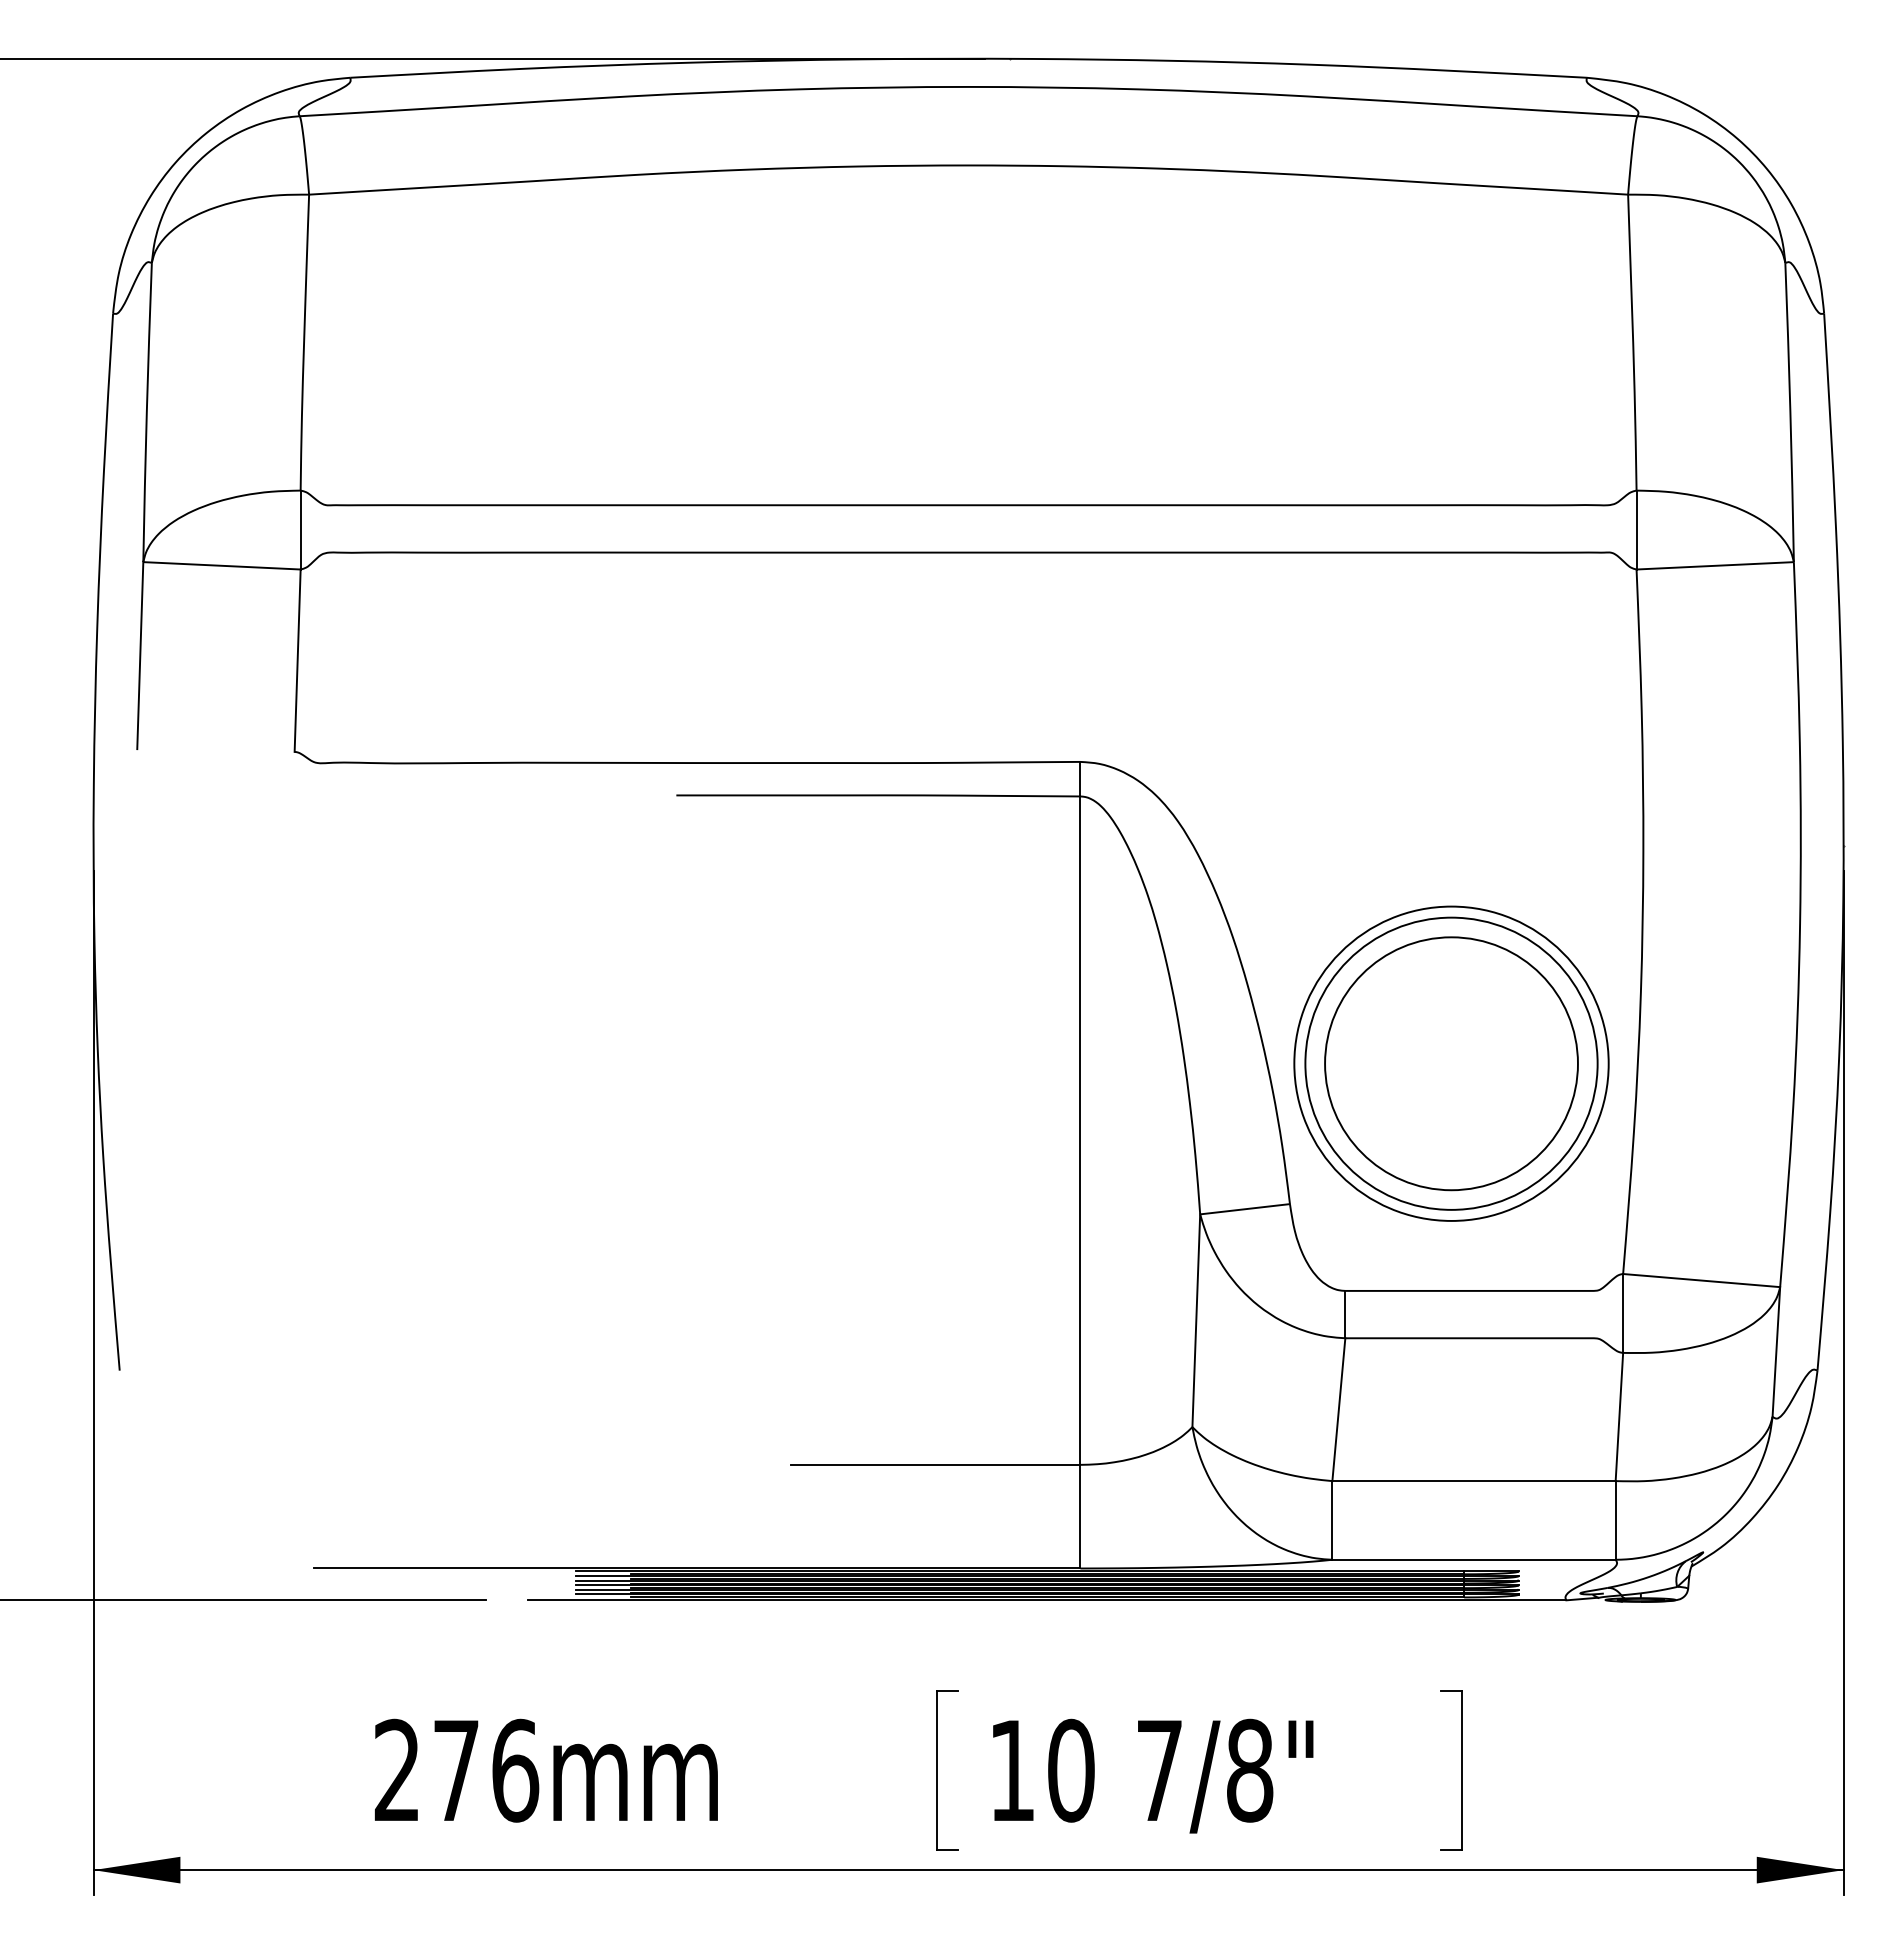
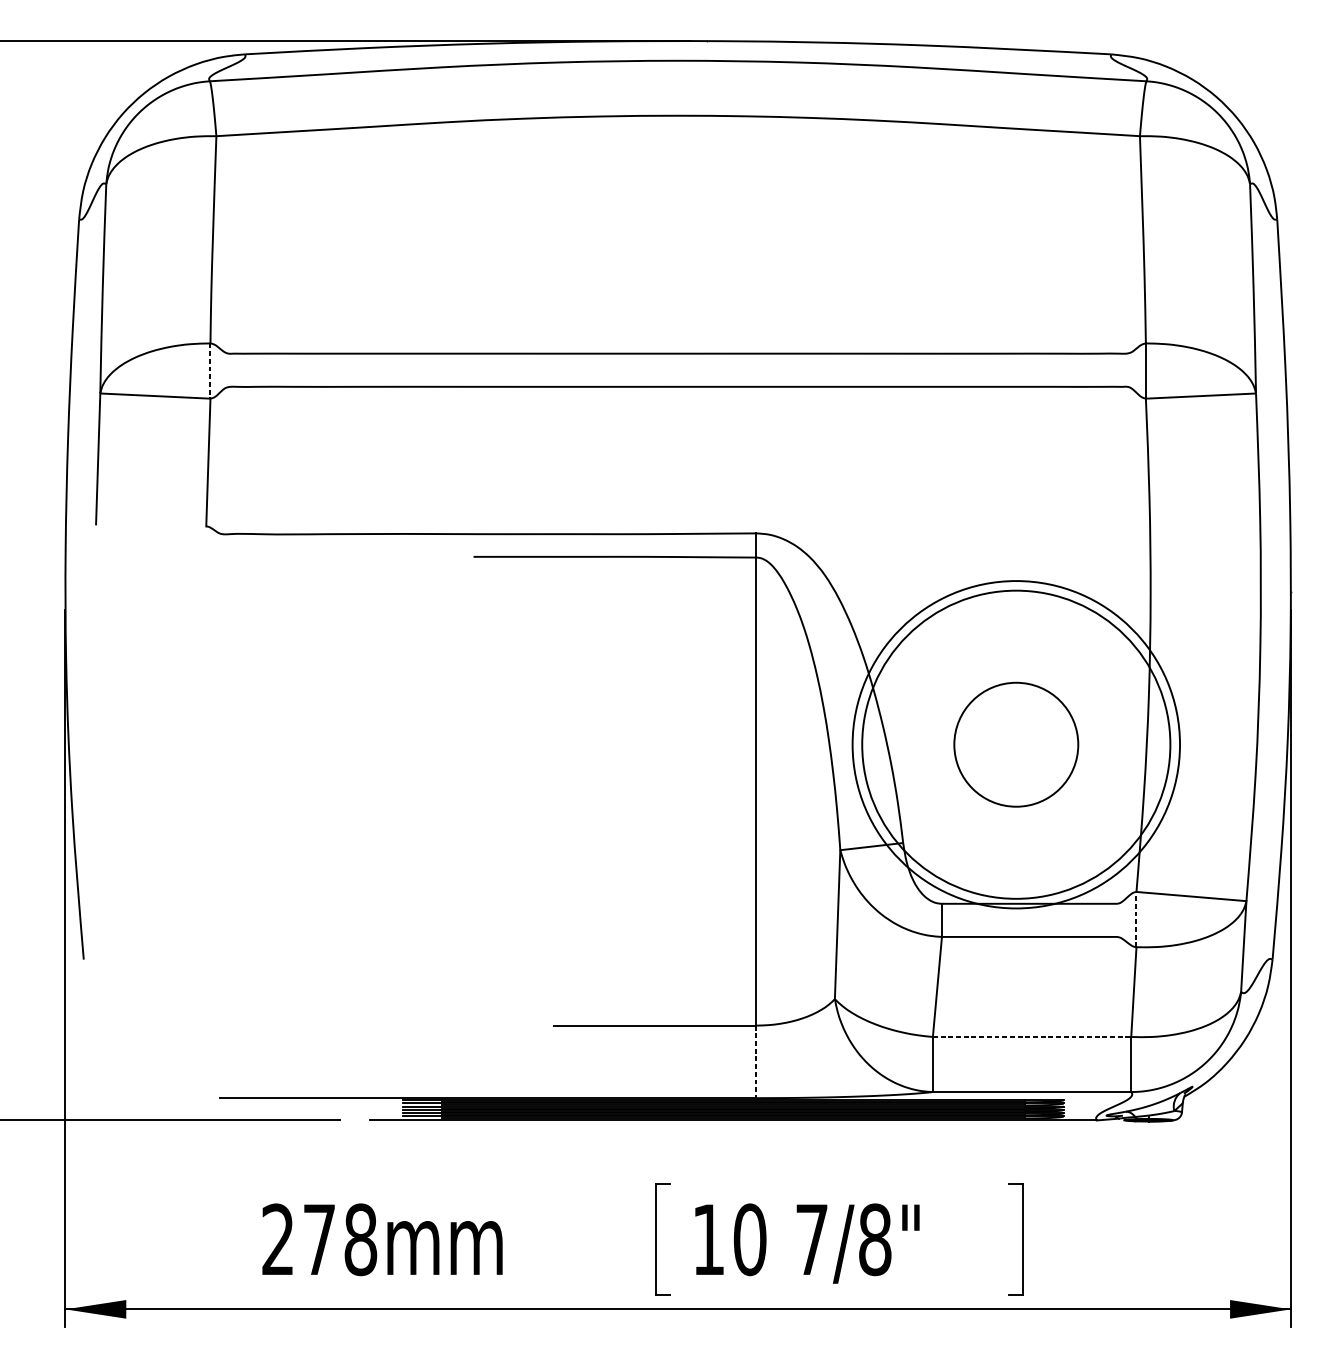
line: (300, 530) -> (210, 371), solid -> dashed
circle: (1451, 1063) -> (1016, 744), size x0.7
circle: (1451, 1063) -> (1016, 744), size x1.4
circle: (1451, 1063) -> (1016, 744), size x1.6
line: (1623, 1312) -> (1136, 918), solid -> dashed
line: (1474, 1481) -> (1032, 1037), solid -> dashed
line: (1080, 1516) -> (756, 1061), solid -> dashed
text: (515, 1770) -> (360, 1239), 276mm -> 278mm

